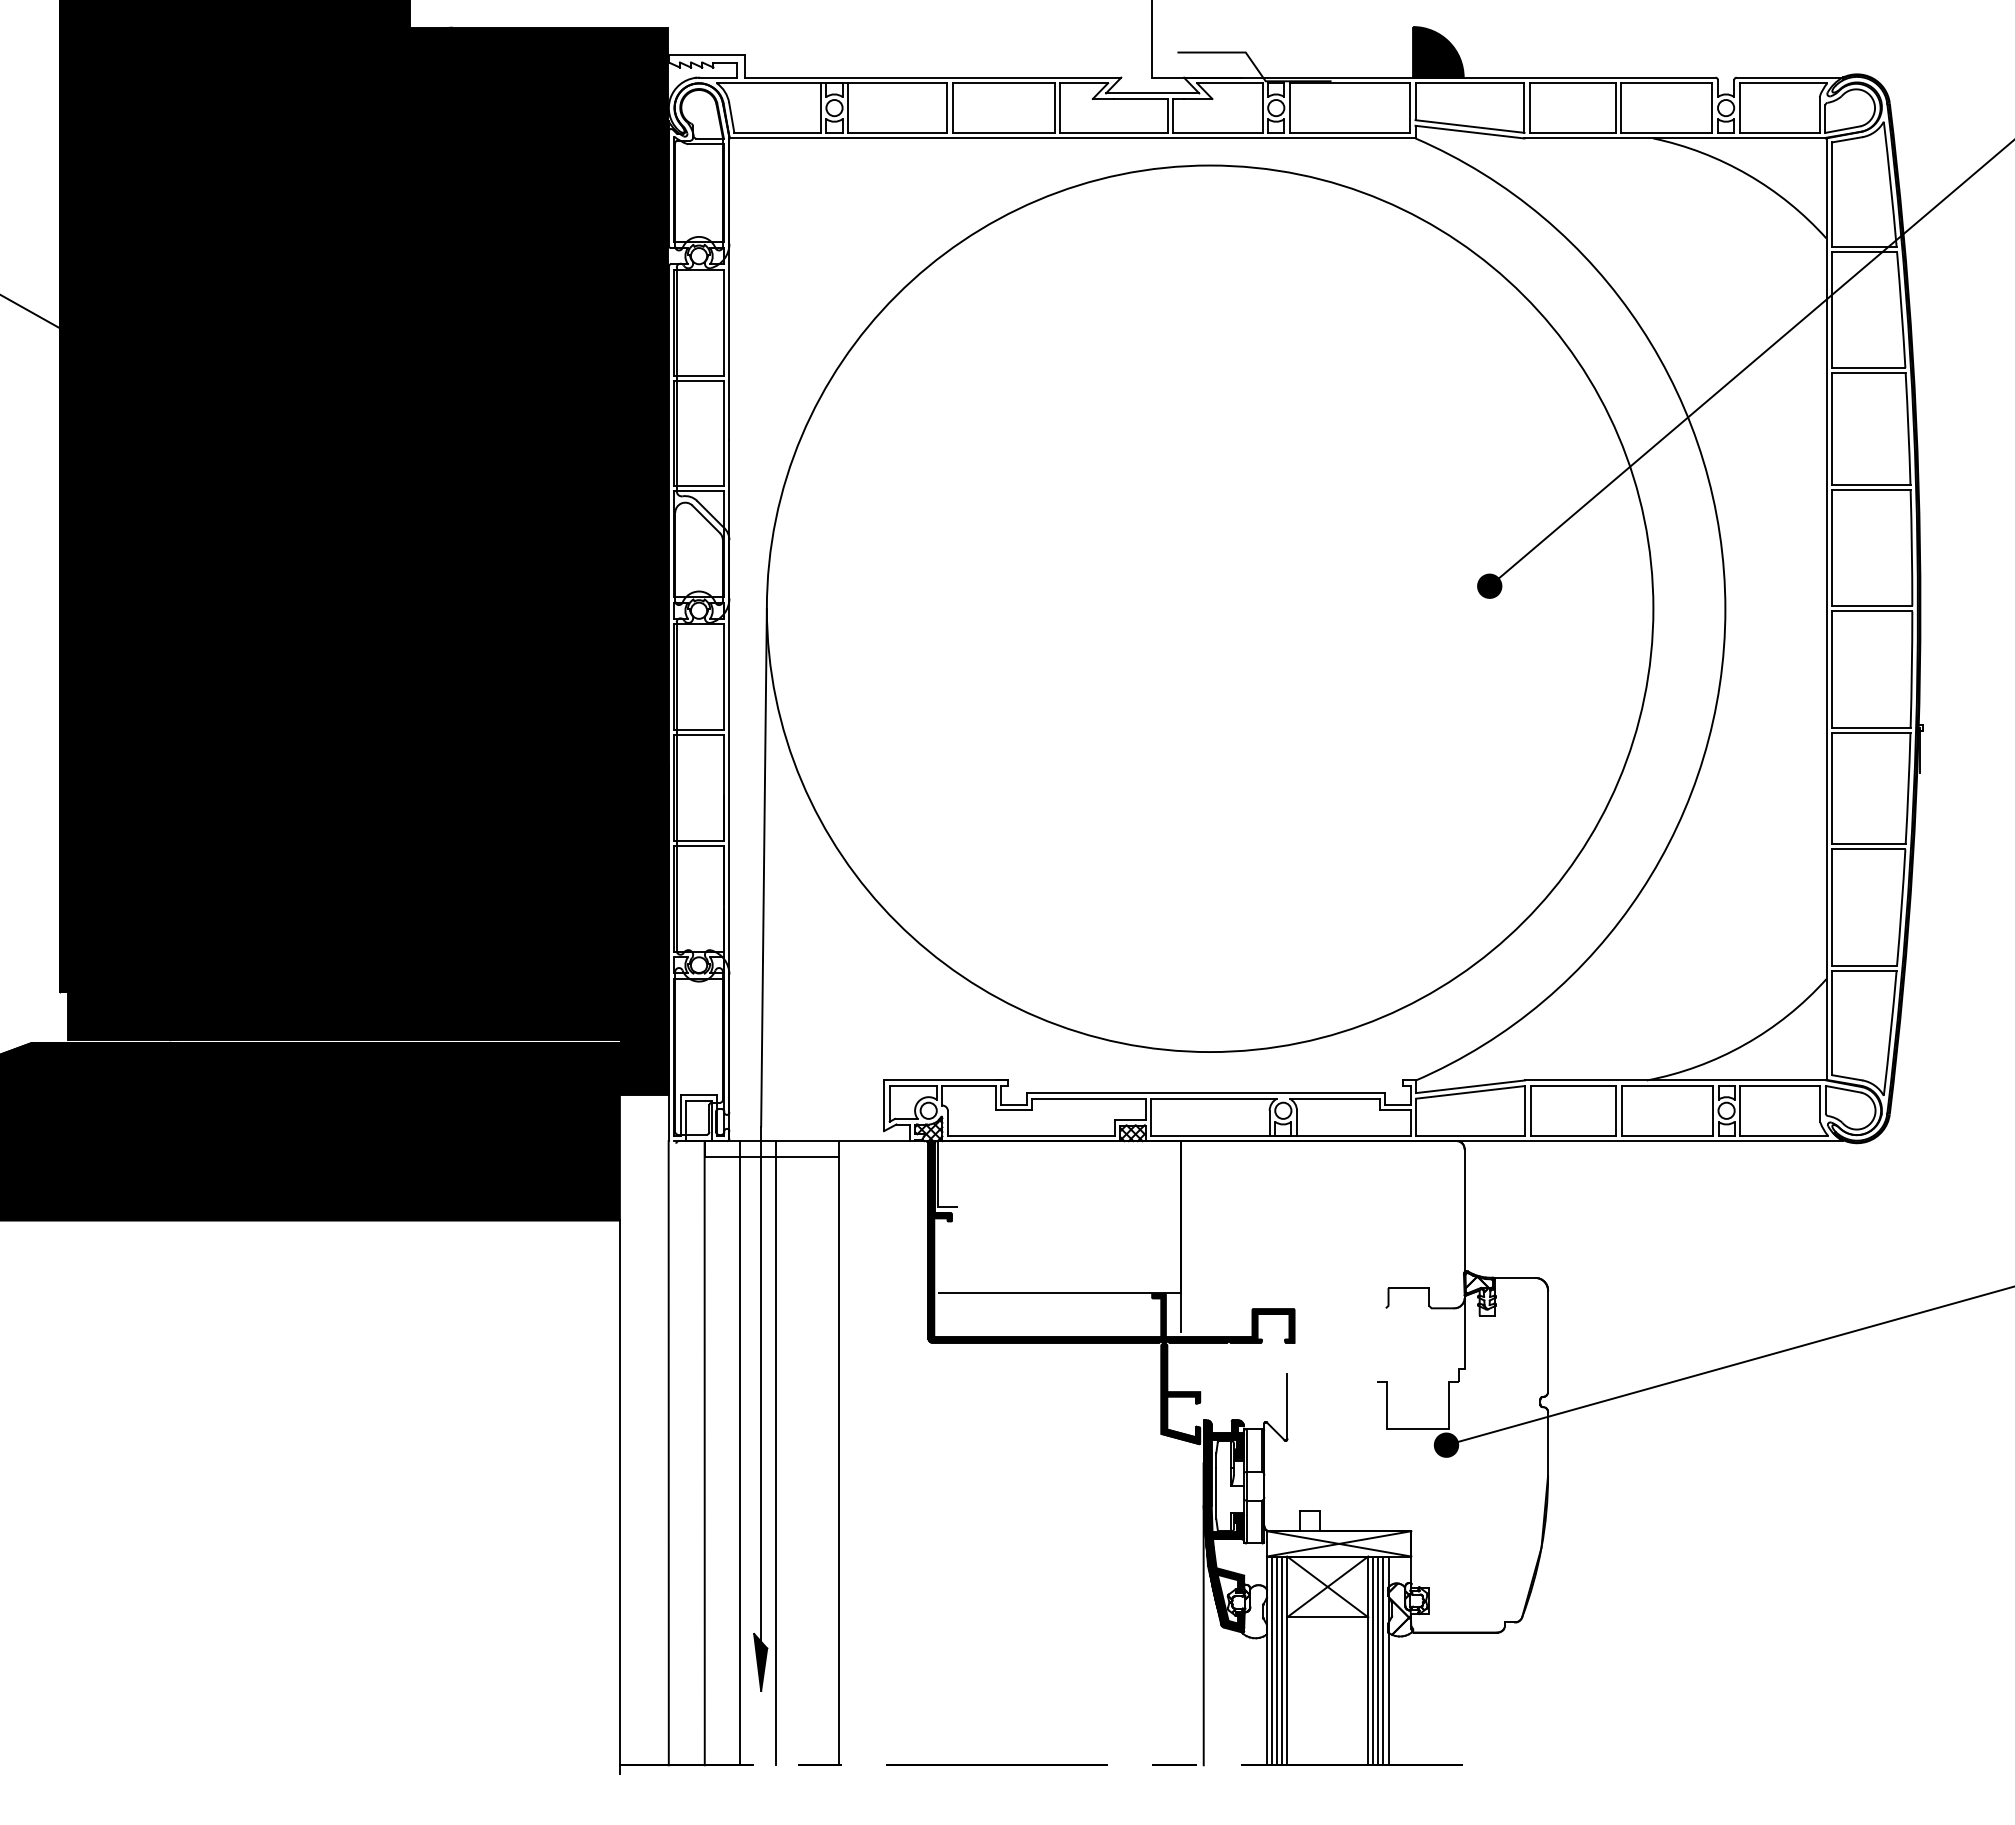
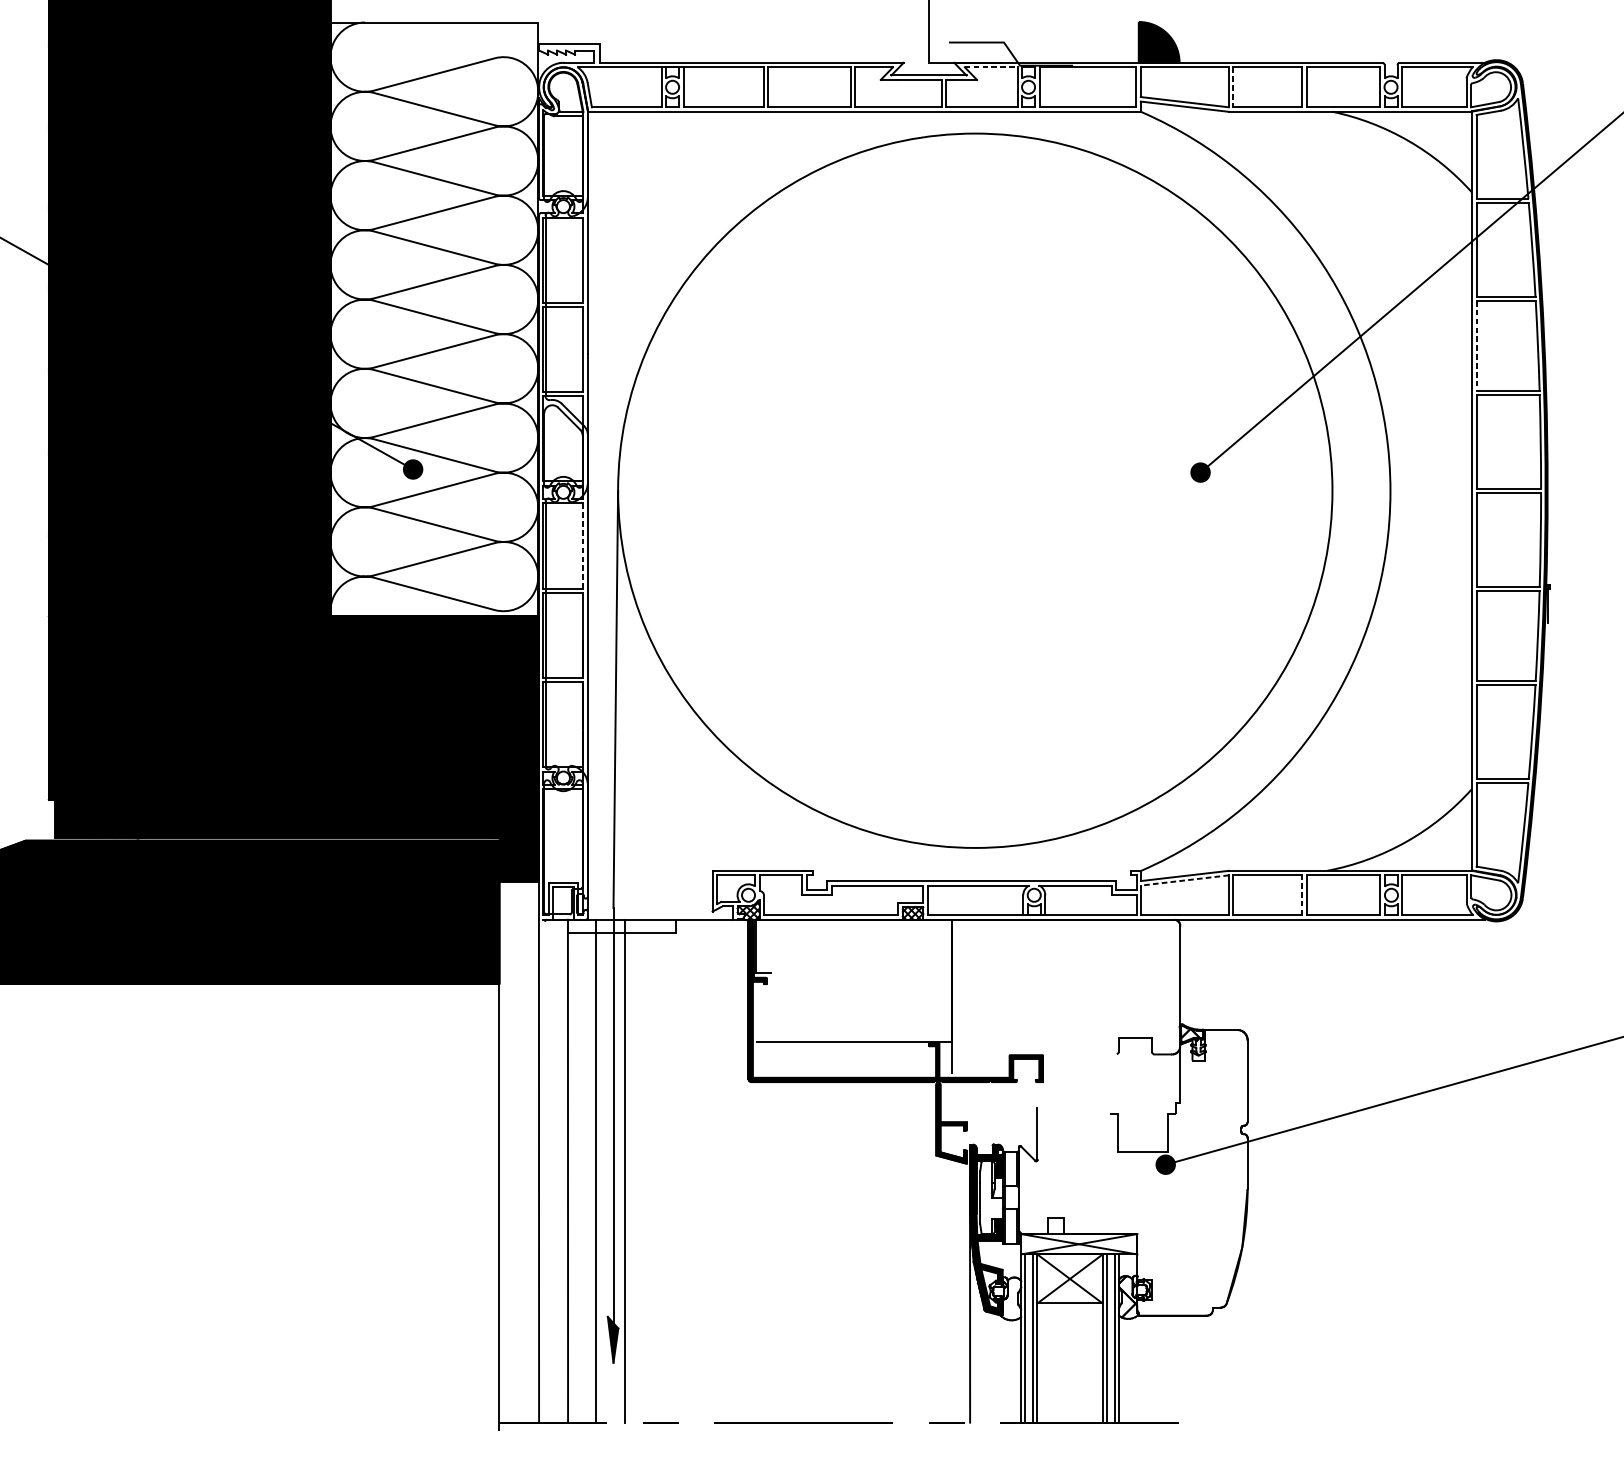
line: (1229, 83) -> (990, 67), solid -> dashed
line: (1530, 108) -> (1233, 87), solid -> dashed
fill: (538, 395) -> (434, 318), removed
line: (1832, 428) -> (1476, 345), solid -> dashed
line: (723, 677) -> (583, 546), solid -> dashed
line: (1470, 1092) -> (1185, 880), solid -> dashed
line: (1616, 1110) -> (1302, 895), solid -> dashed
line: (838, 1461) -> (675, 1177), removed
line: (1277, 1660) -> (1029, 1338), removed
line: (1378, 1660) -> (1110, 1338), removed

